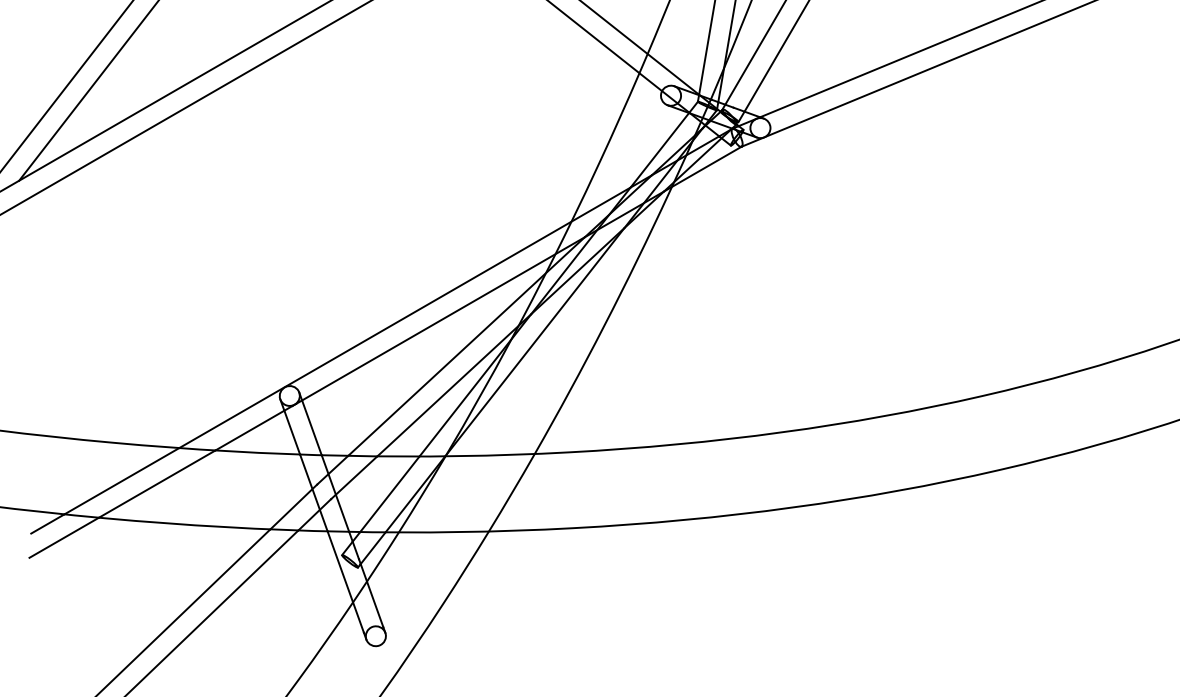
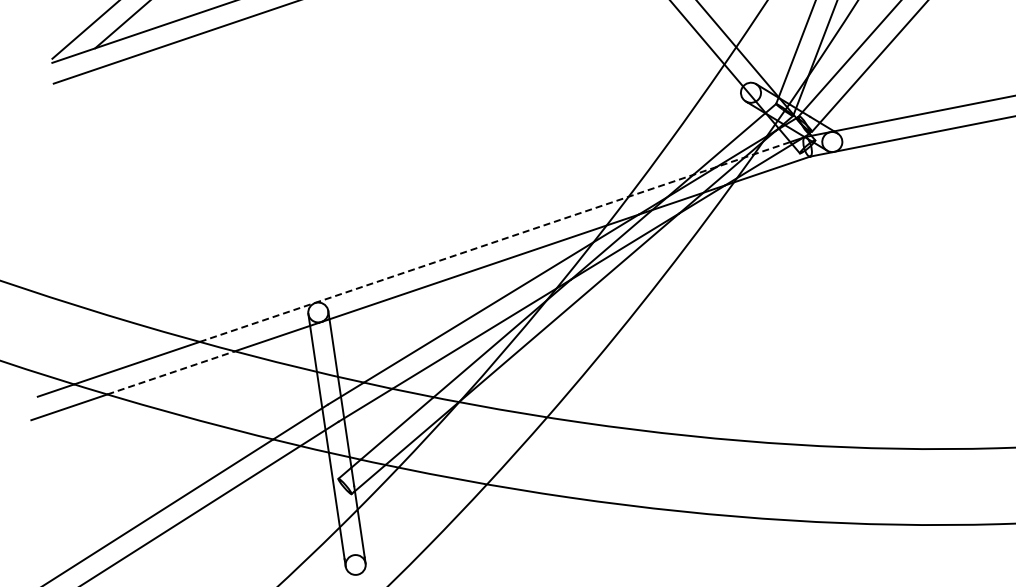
line: (449, 292) -> (495, 242), solid -> dashed
line: (157, 483) -> (171, 372), solid -> dashed

